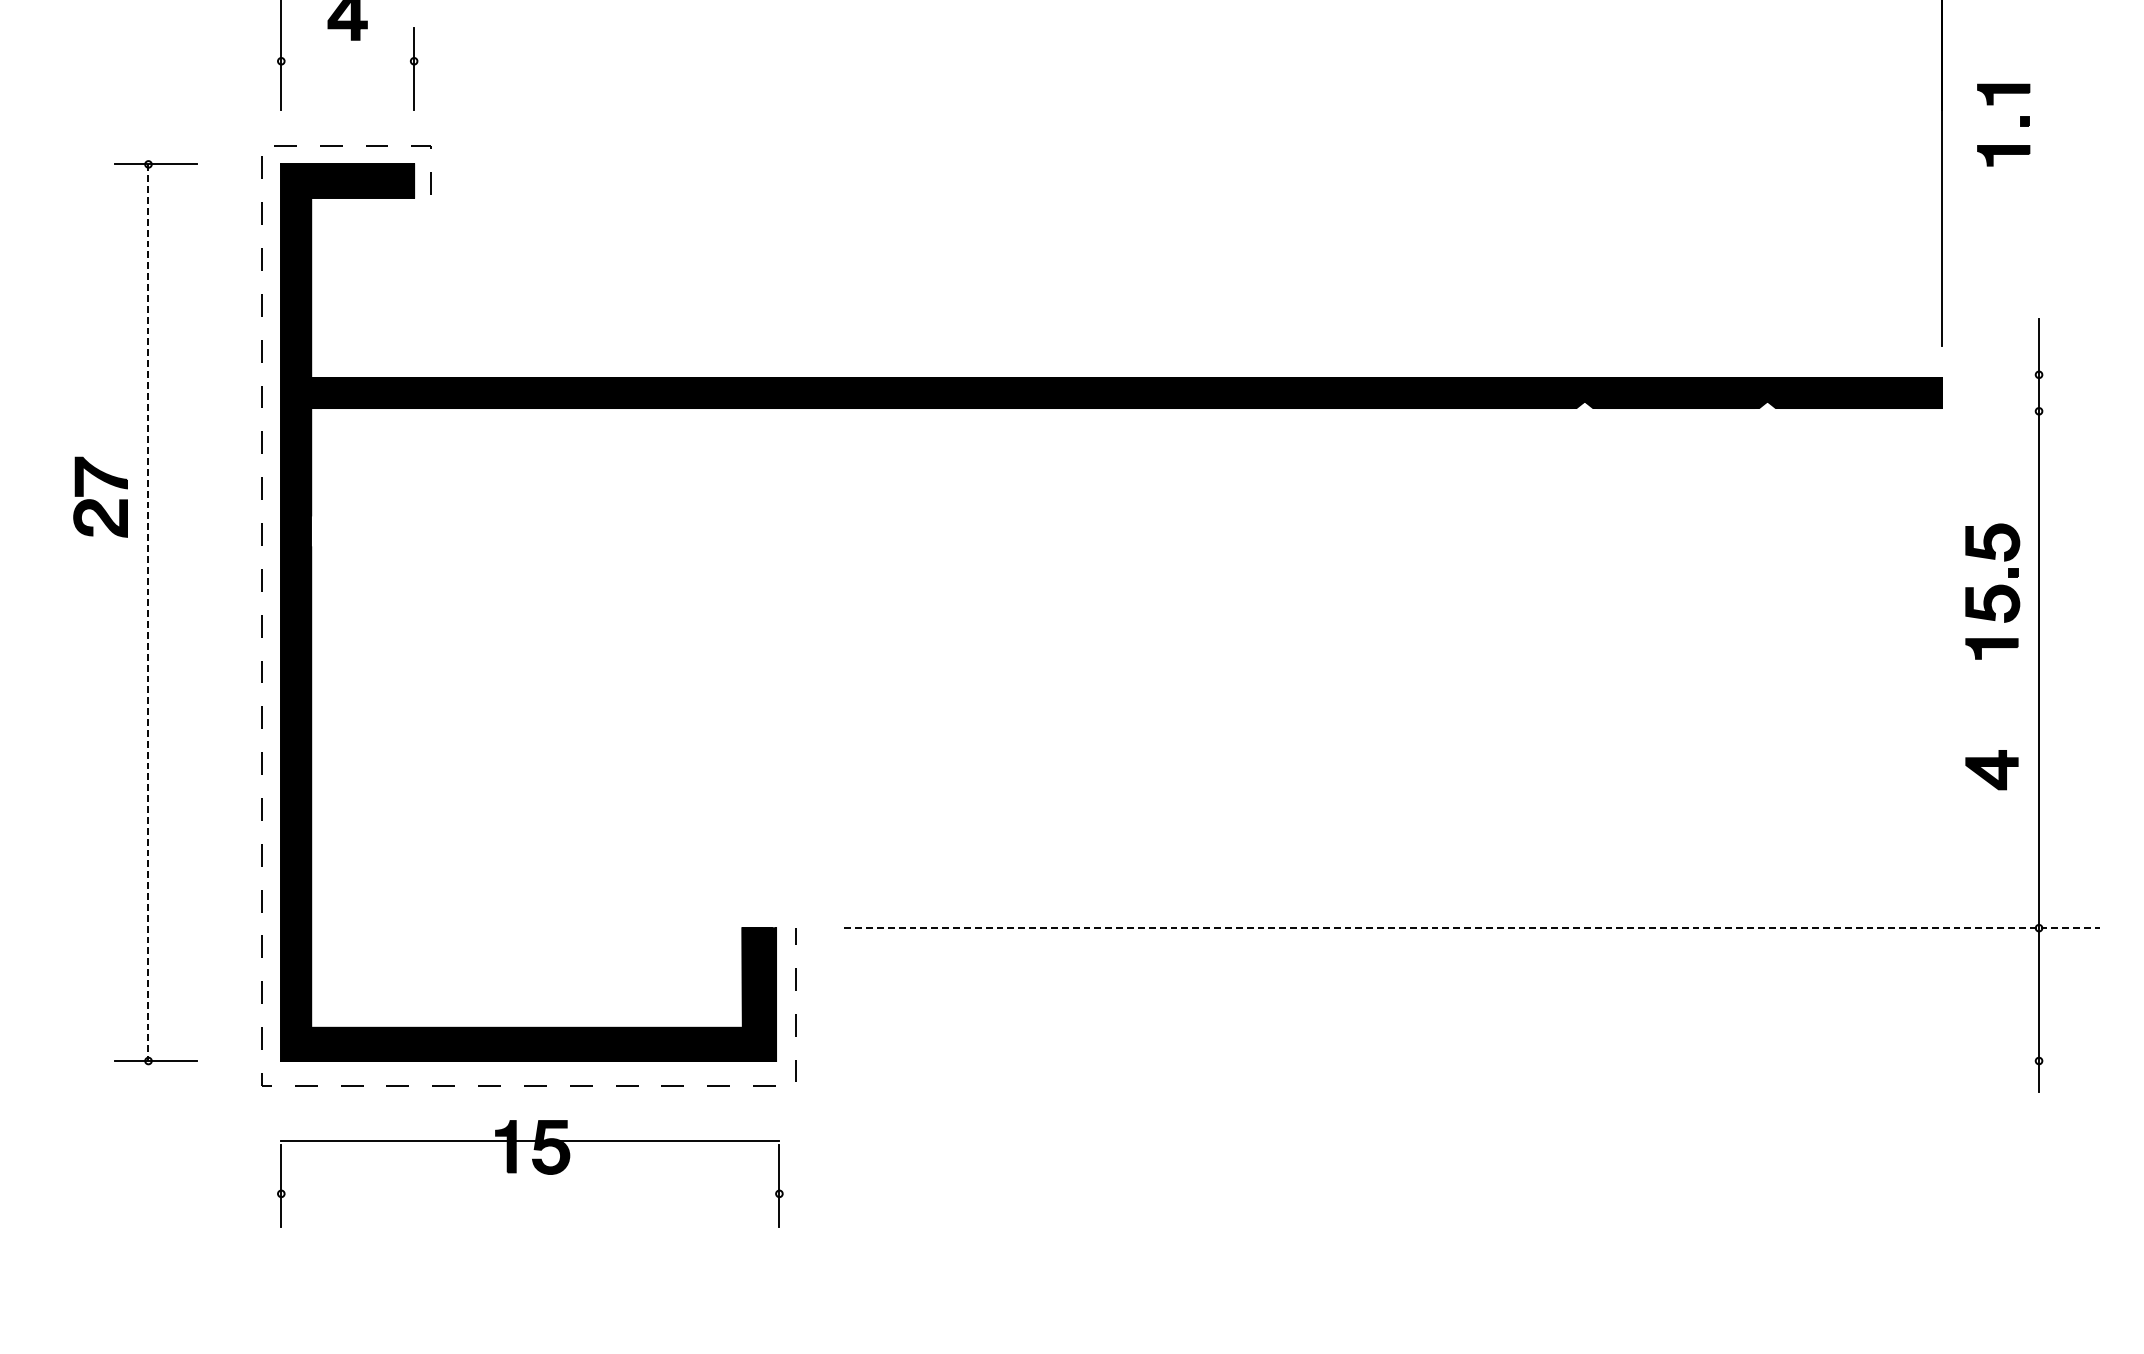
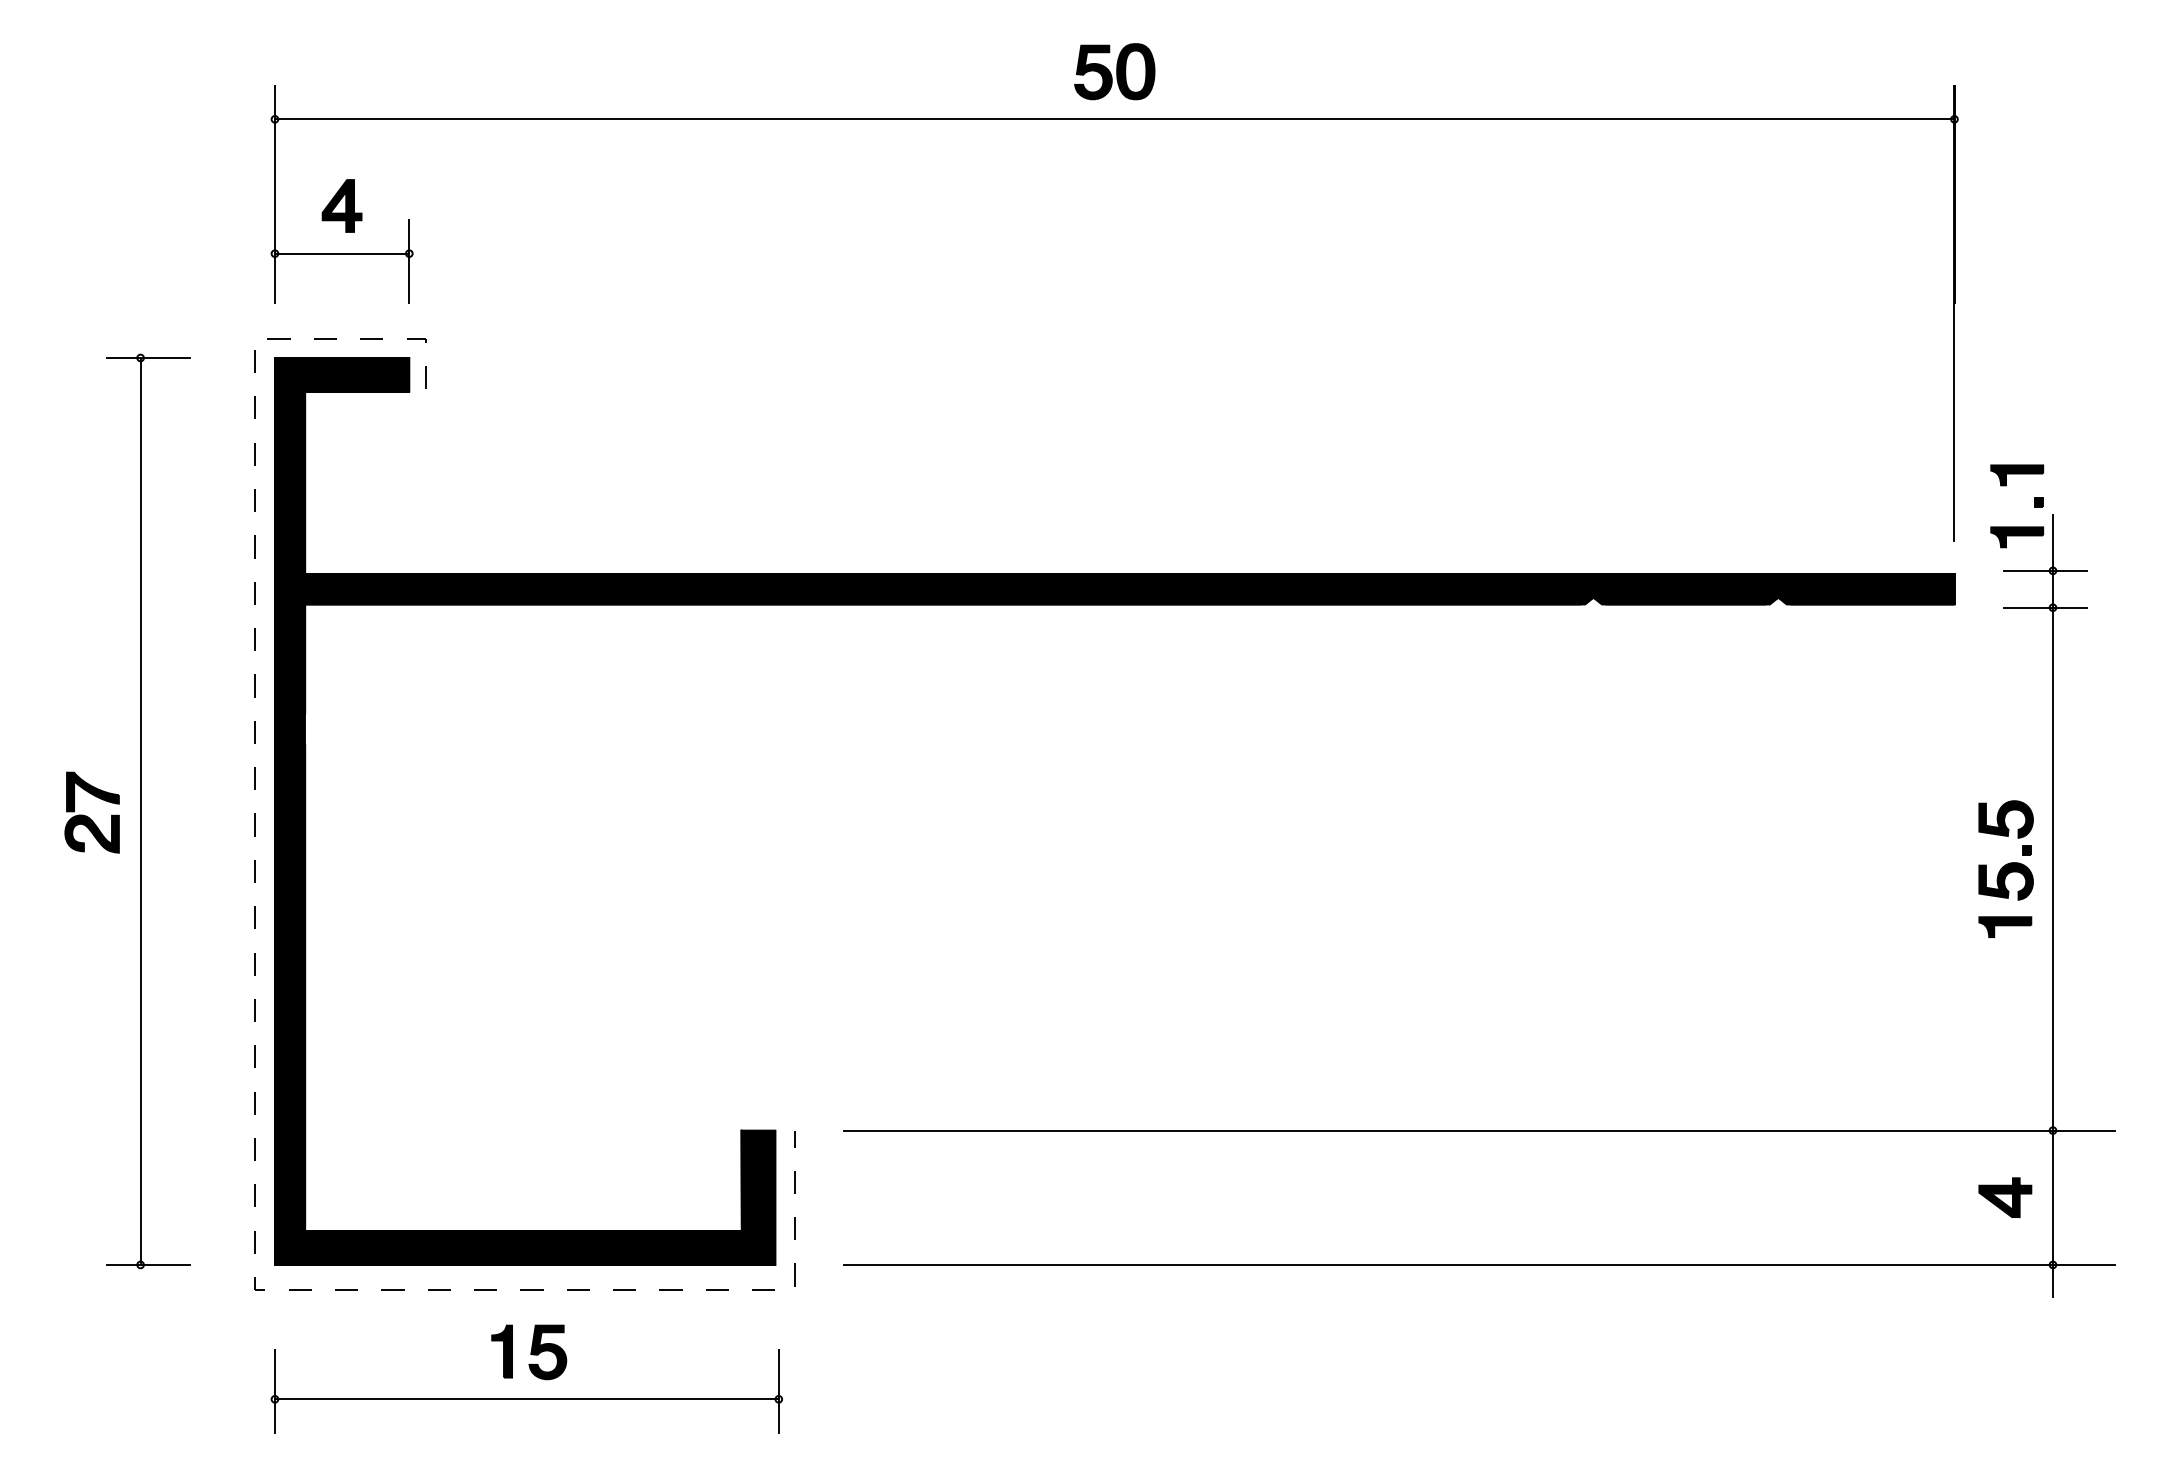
line: (347, 61) -> (341, 253), added
part: (2020, 125) -> (2034, 506), moved
line: (2030, 374) -> (2044, 570), added
line: (2030, 411) -> (2044, 607), added
part: (99, 497) -> (91, 812), moved
part: (1992, 590) -> (2005, 868), moved
line: (148, 612) -> (140, 811), dashed -> solid
part: (1992, 769) -> (2005, 1197), moved
line: (1473, 928) -> (1480, 1130), dashed -> solid
line: (1472, 1060) -> (1479, 1264), added
line: (529, 1141) -> (526, 1399), moved

